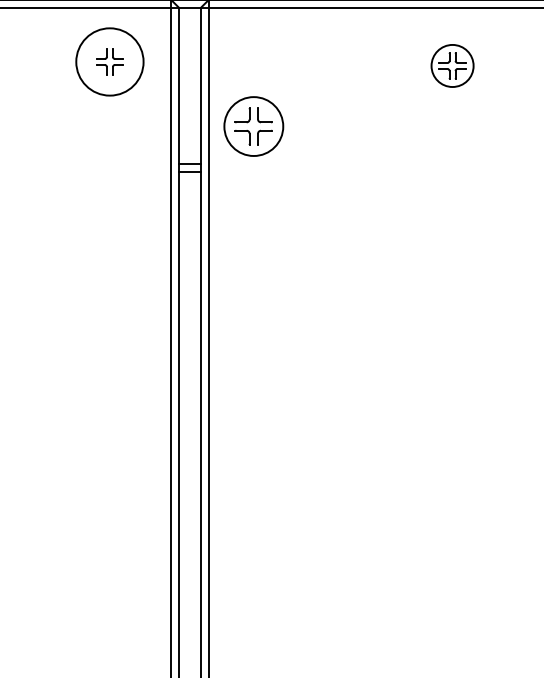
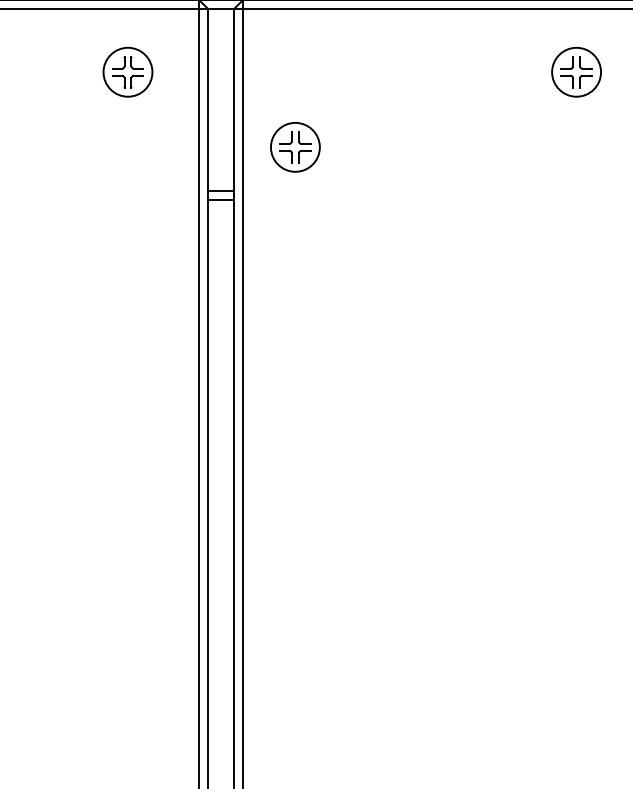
circle: (109, 61) -> (127, 71), size x0.62
part: (452, 65) -> (576, 71), moved
part: (253, 126) -> (294, 147), size x0.71

